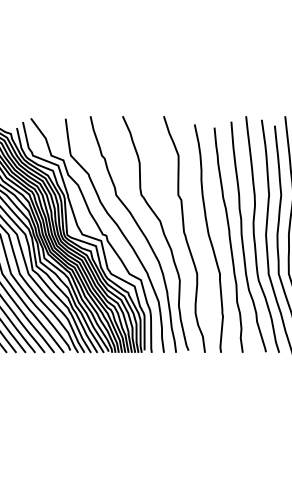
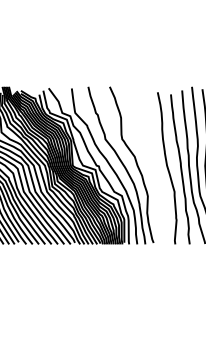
curve: (183, 234) -> (150, 165), removed

